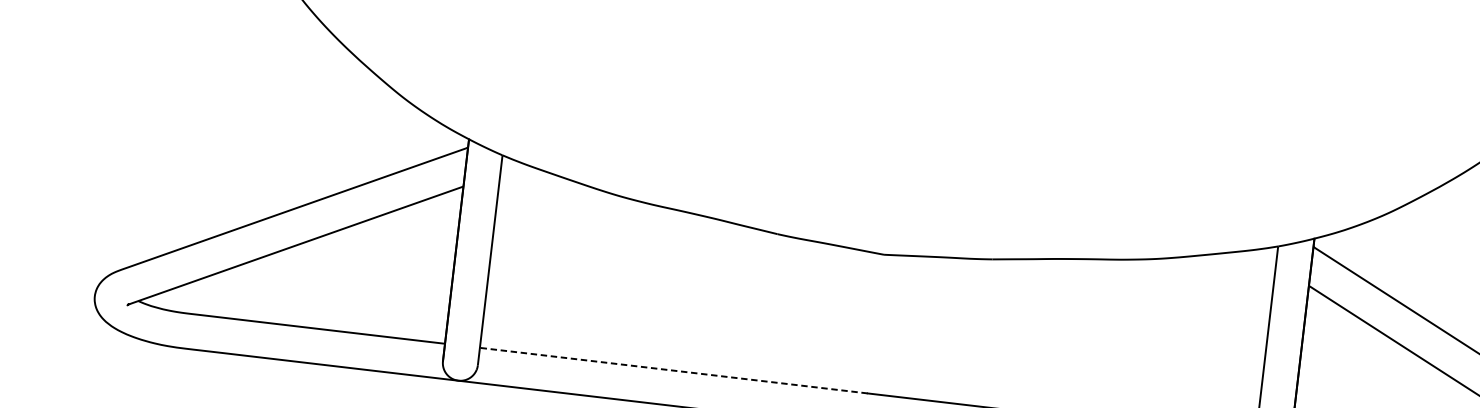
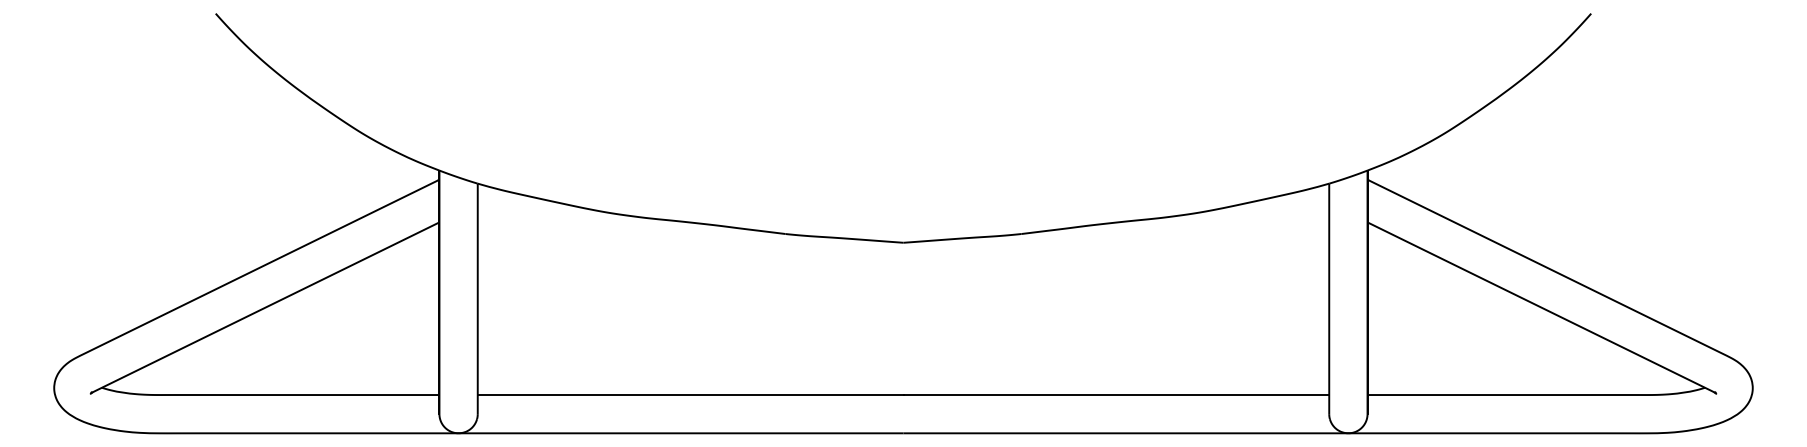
line: (673, 371) -> (690, 395), dashed -> solid

